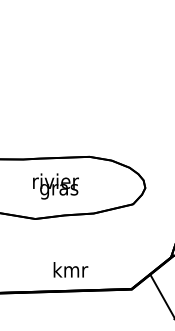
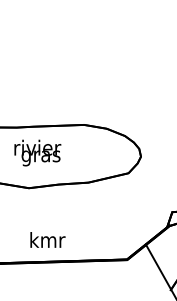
text: (55, 186) -> (37, 153), moved
text: (70, 269) -> (47, 239), moved

